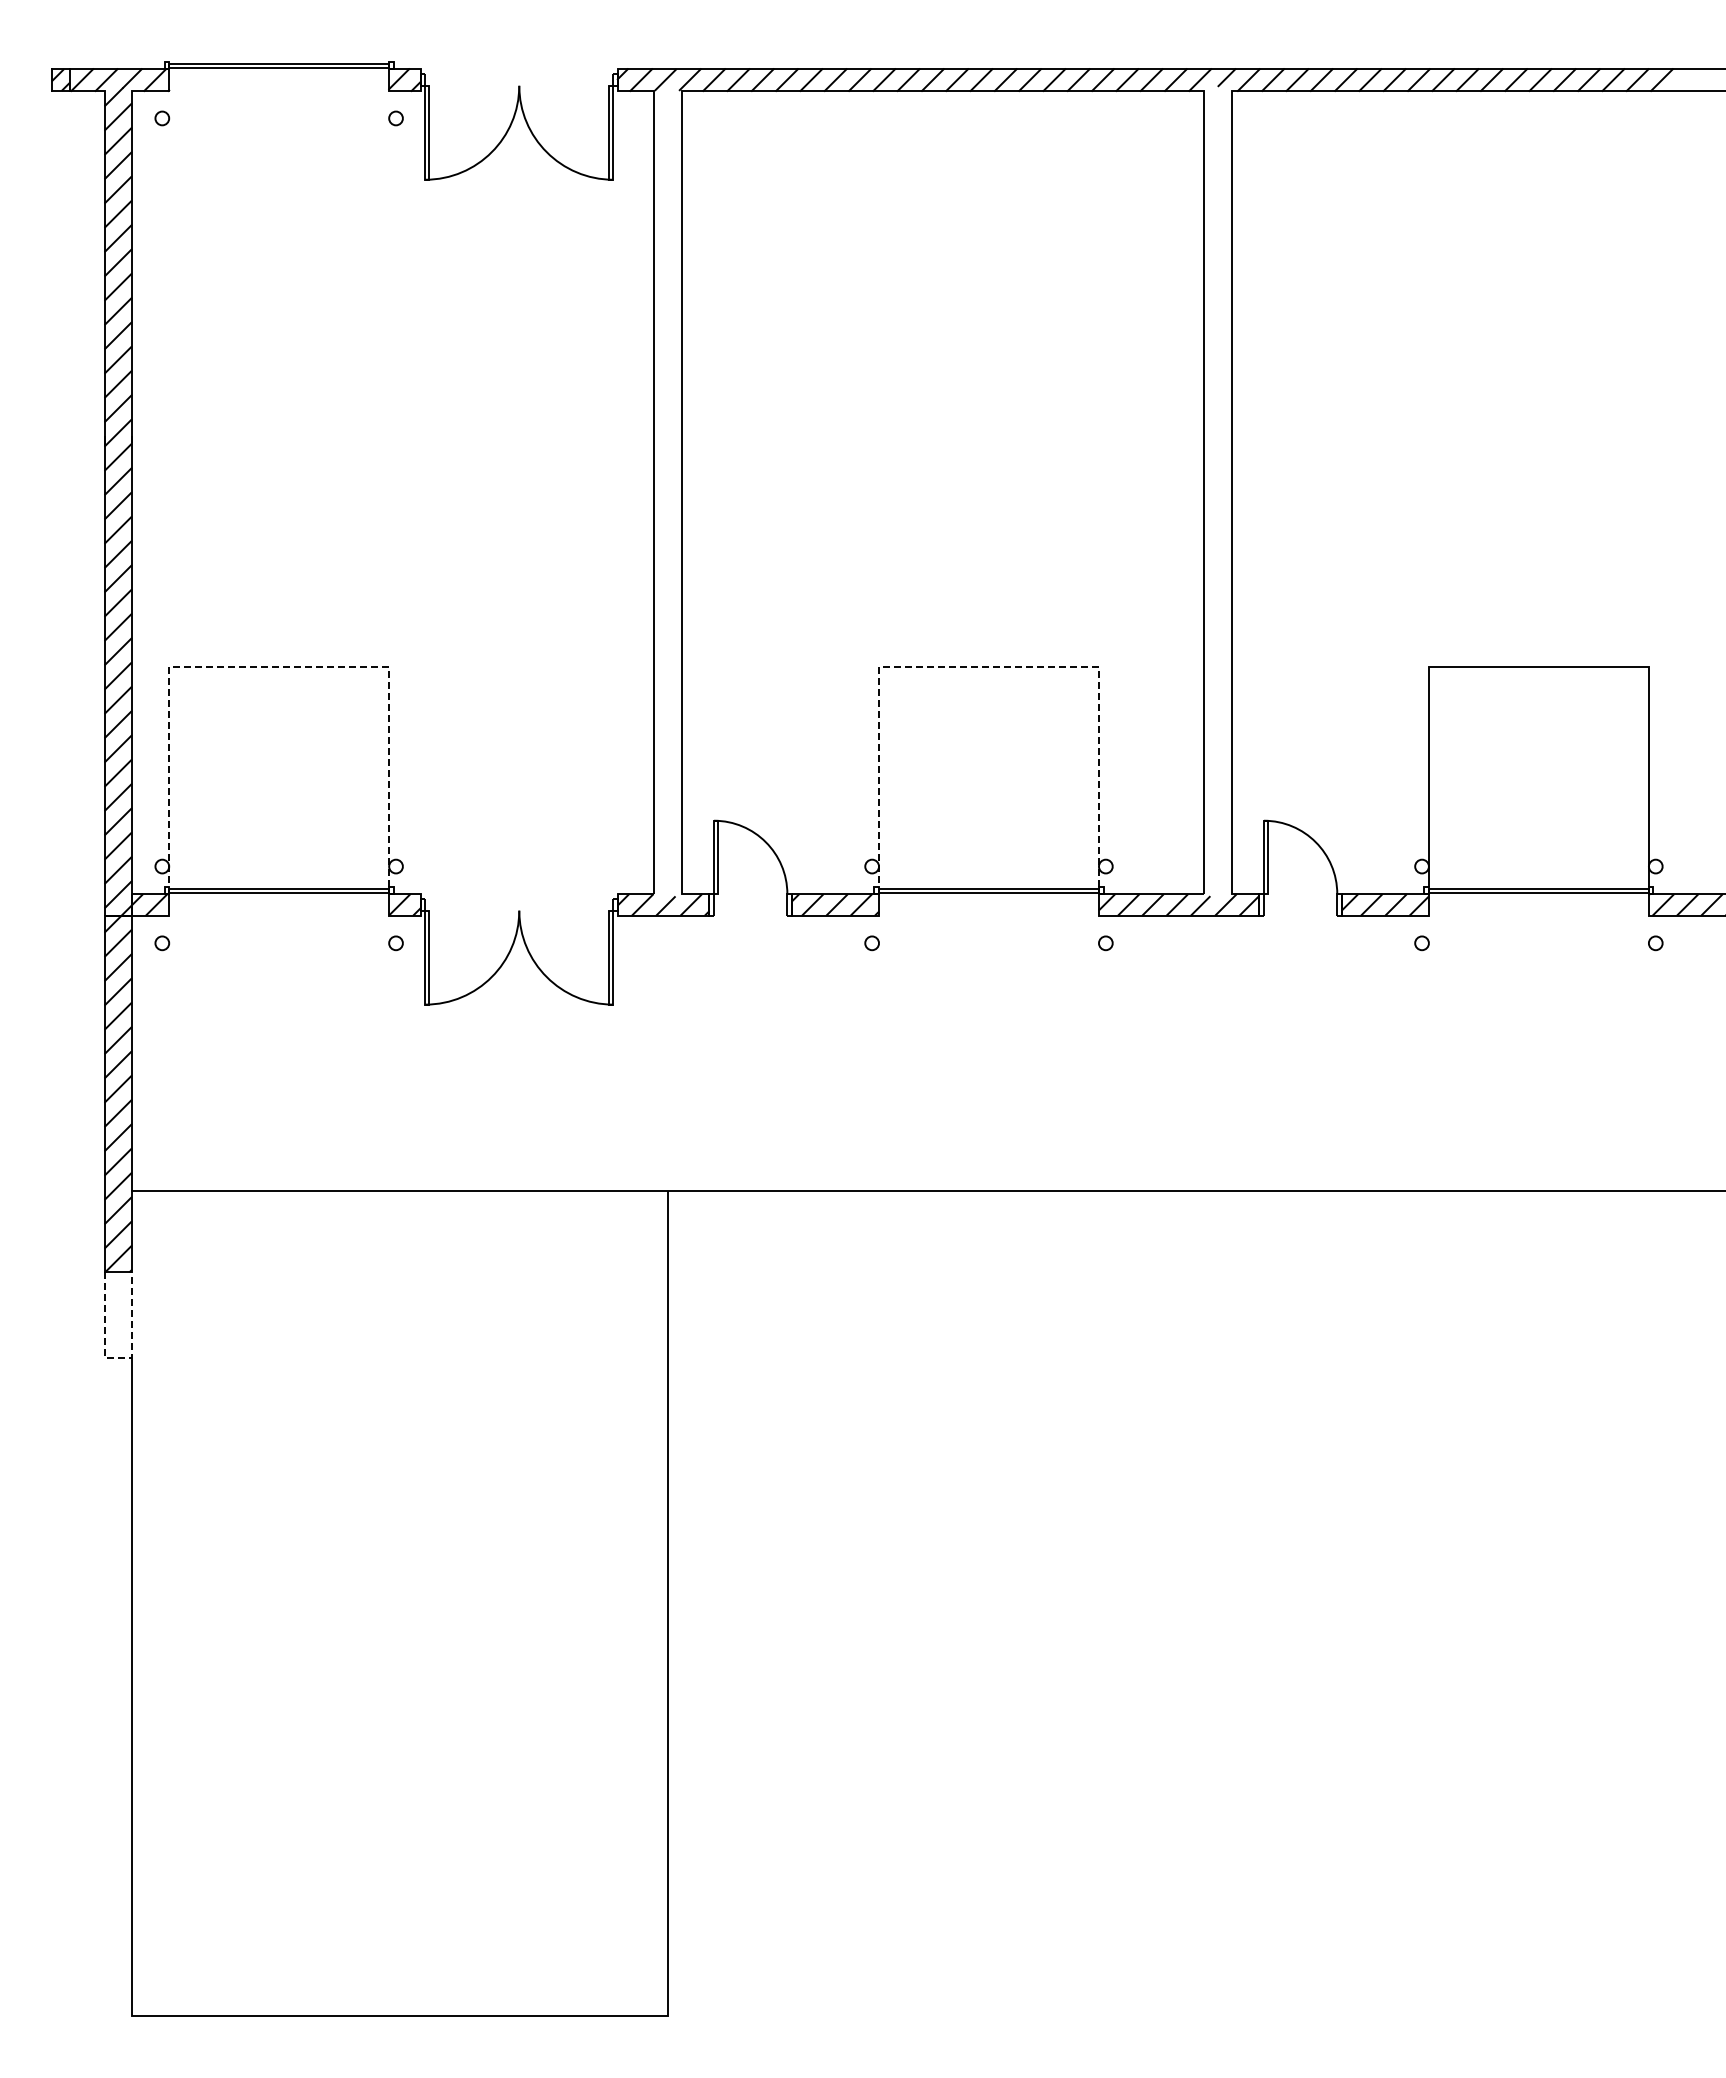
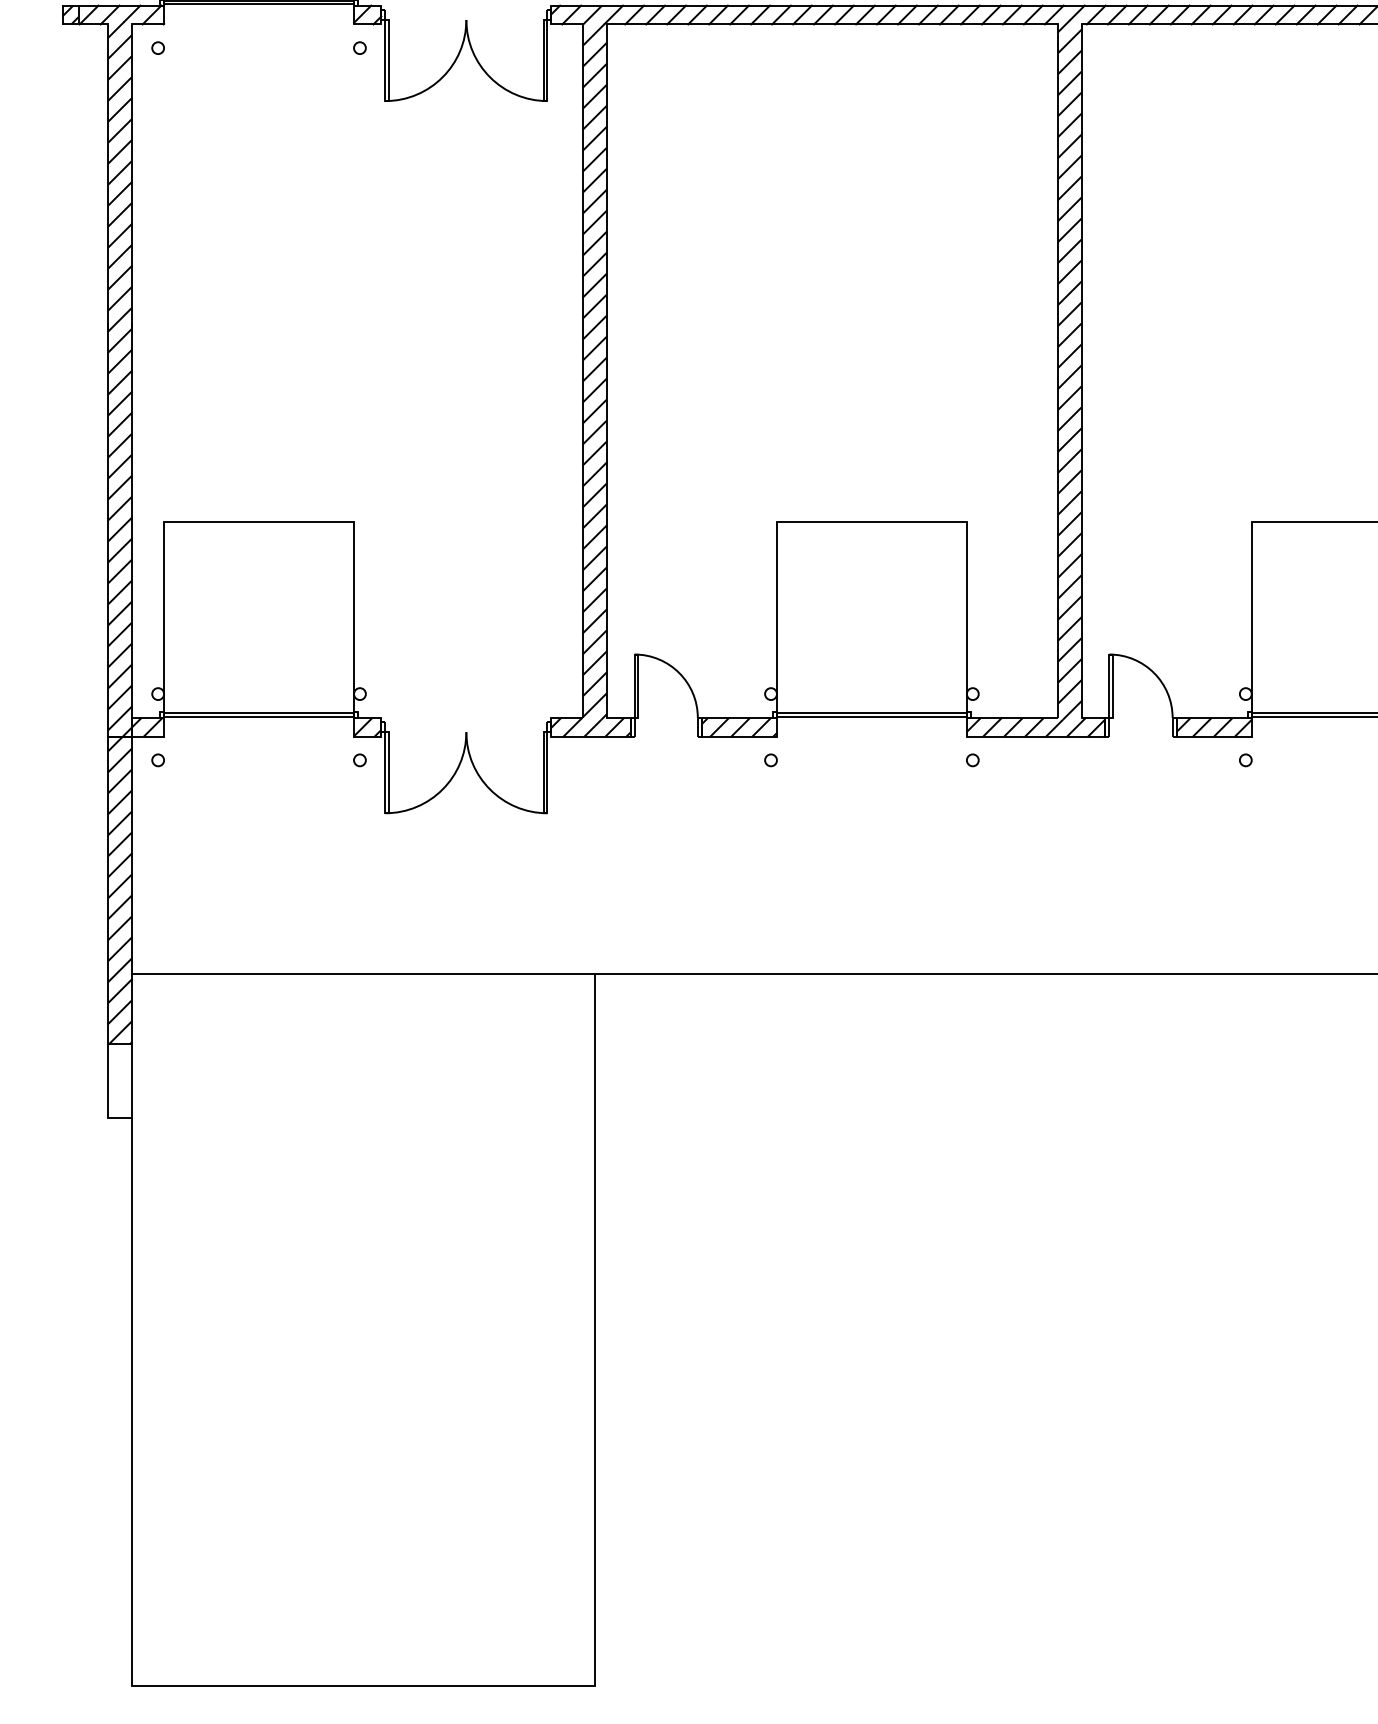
hatch: (1217, 491) -> (1069, 370), added
hatch: (667, 493) -> (594, 371), added
line: (279, 667) -> (259, 522), dashed -> solid
line: (989, 667) -> (872, 522), dashed -> solid
line: (118, 1358) -> (120, 1118), dashed -> solid

